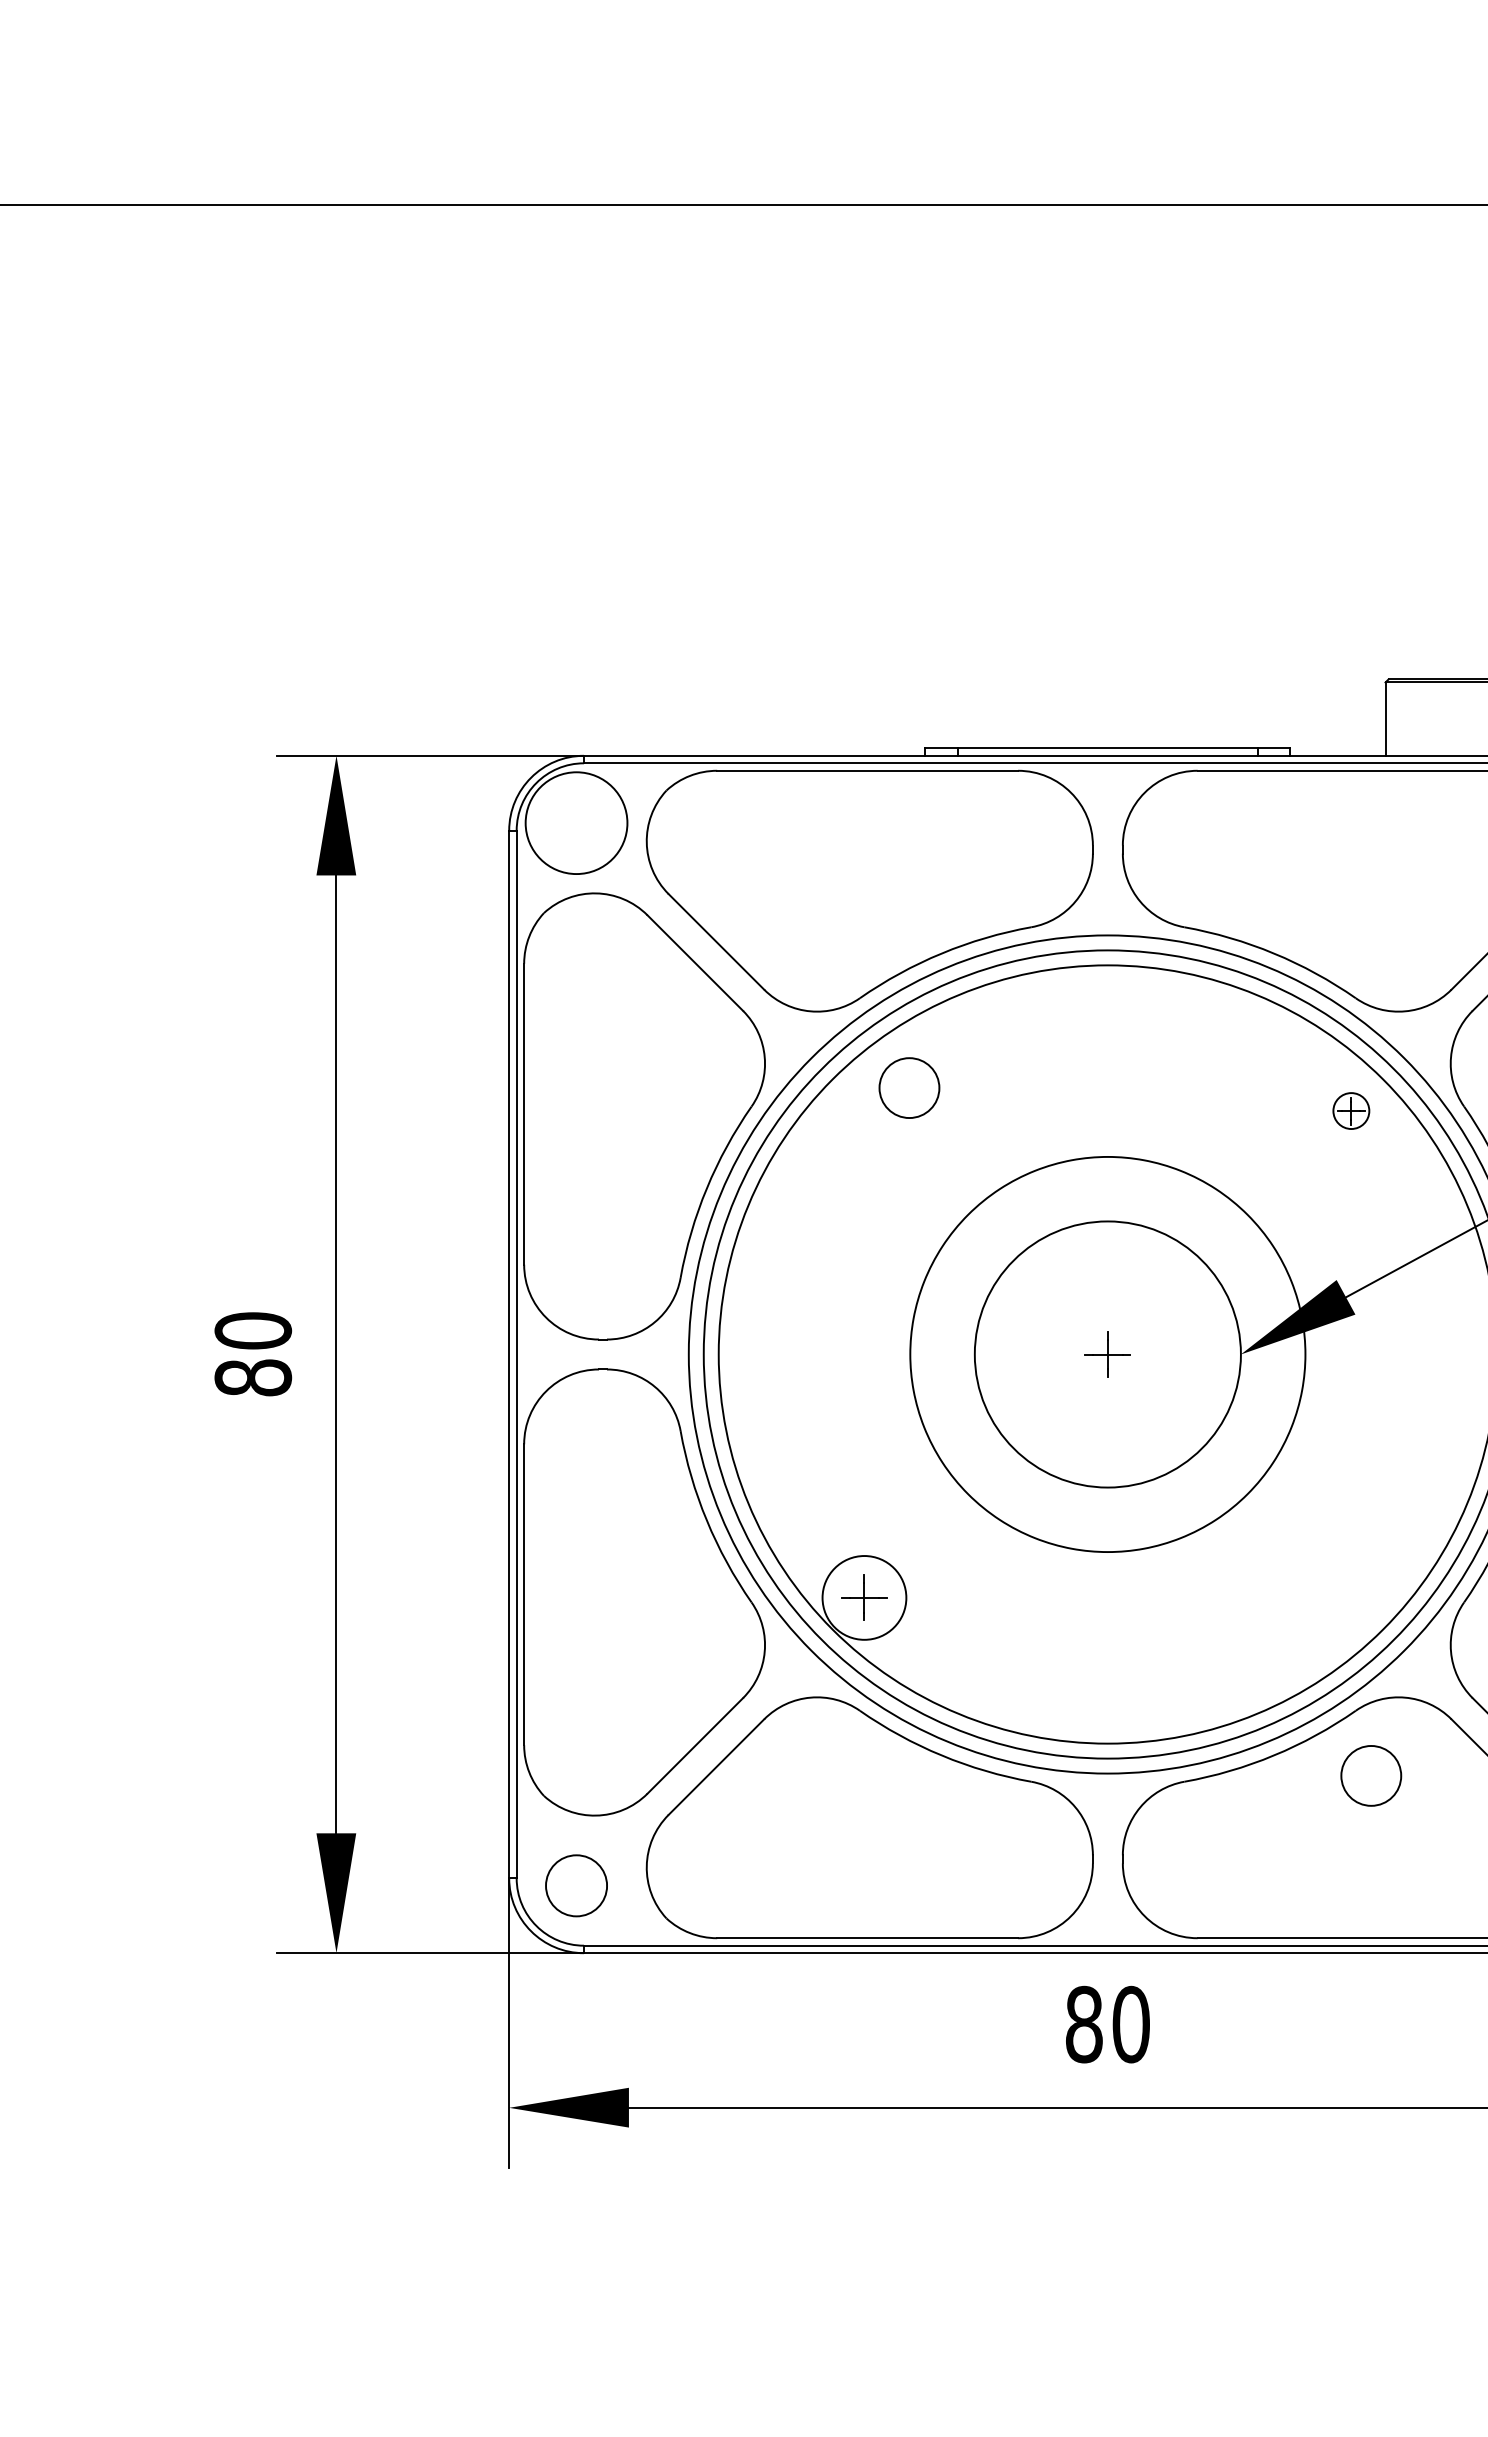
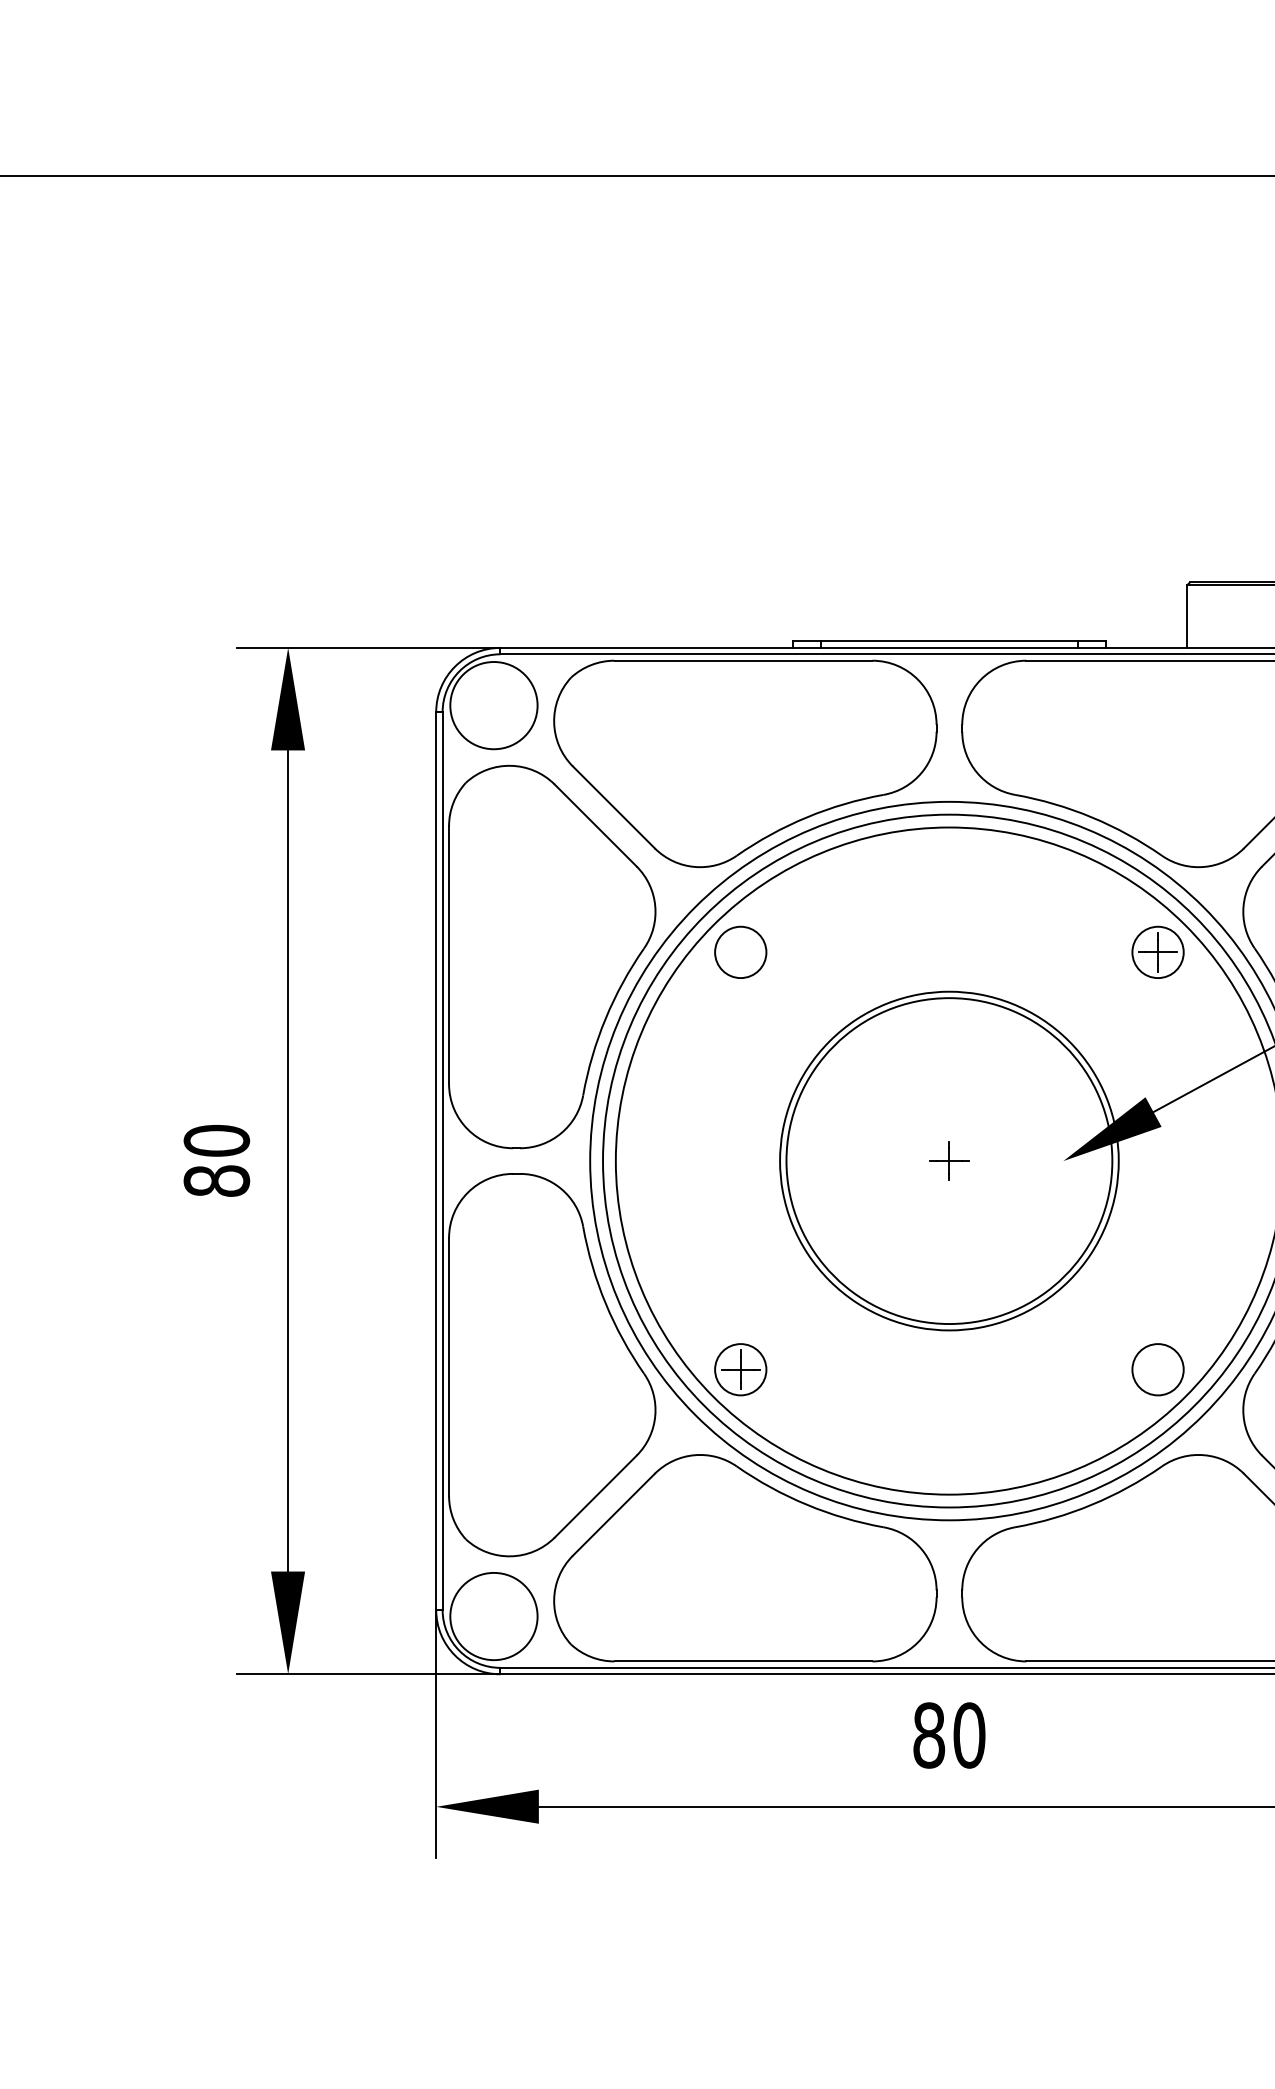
circle: (909, 1087) -> (740, 951), moved
part: (1351, 1110) -> (1158, 951), size x1.67
circle: (1107, 1354) -> (949, 1161), size x1.43
circle: (864, 1597) -> (740, 1369), size x0.71
circle: (1371, 1775) -> (1158, 1369), moved
circle: (576, 1885) -> (493, 1616), size x1.67

